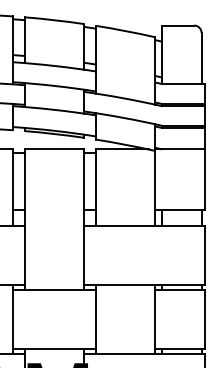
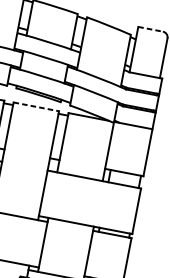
line: (178, 25) -> (150, 29), solid -> dashed
line: (55, 149) -> (36, 107), solid -> dashed

